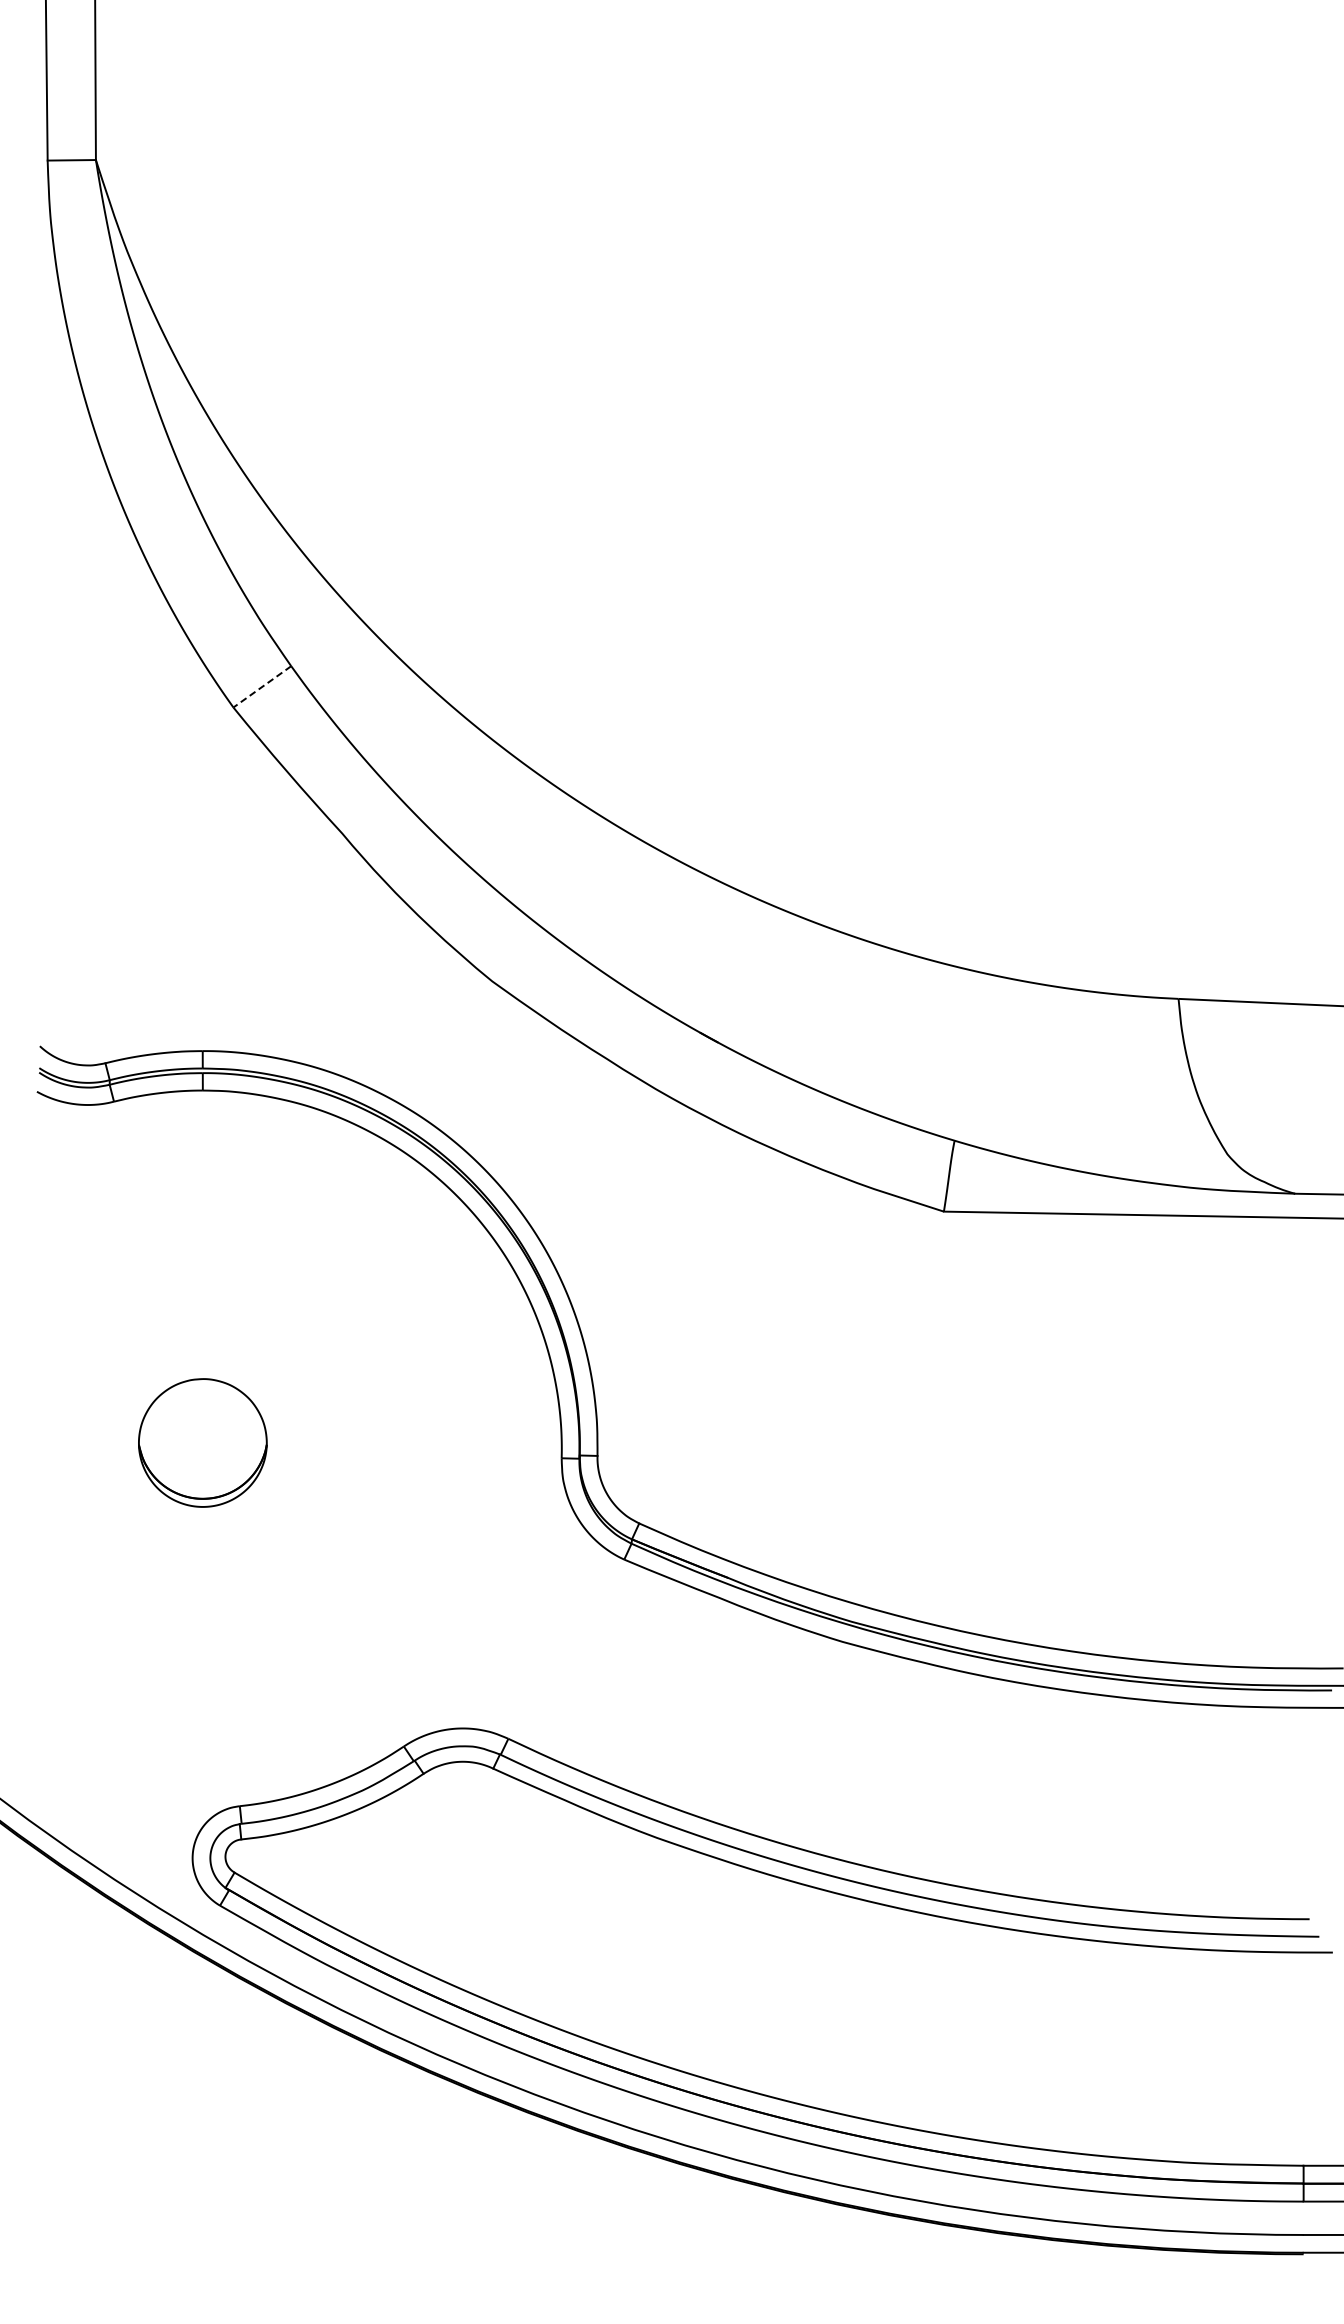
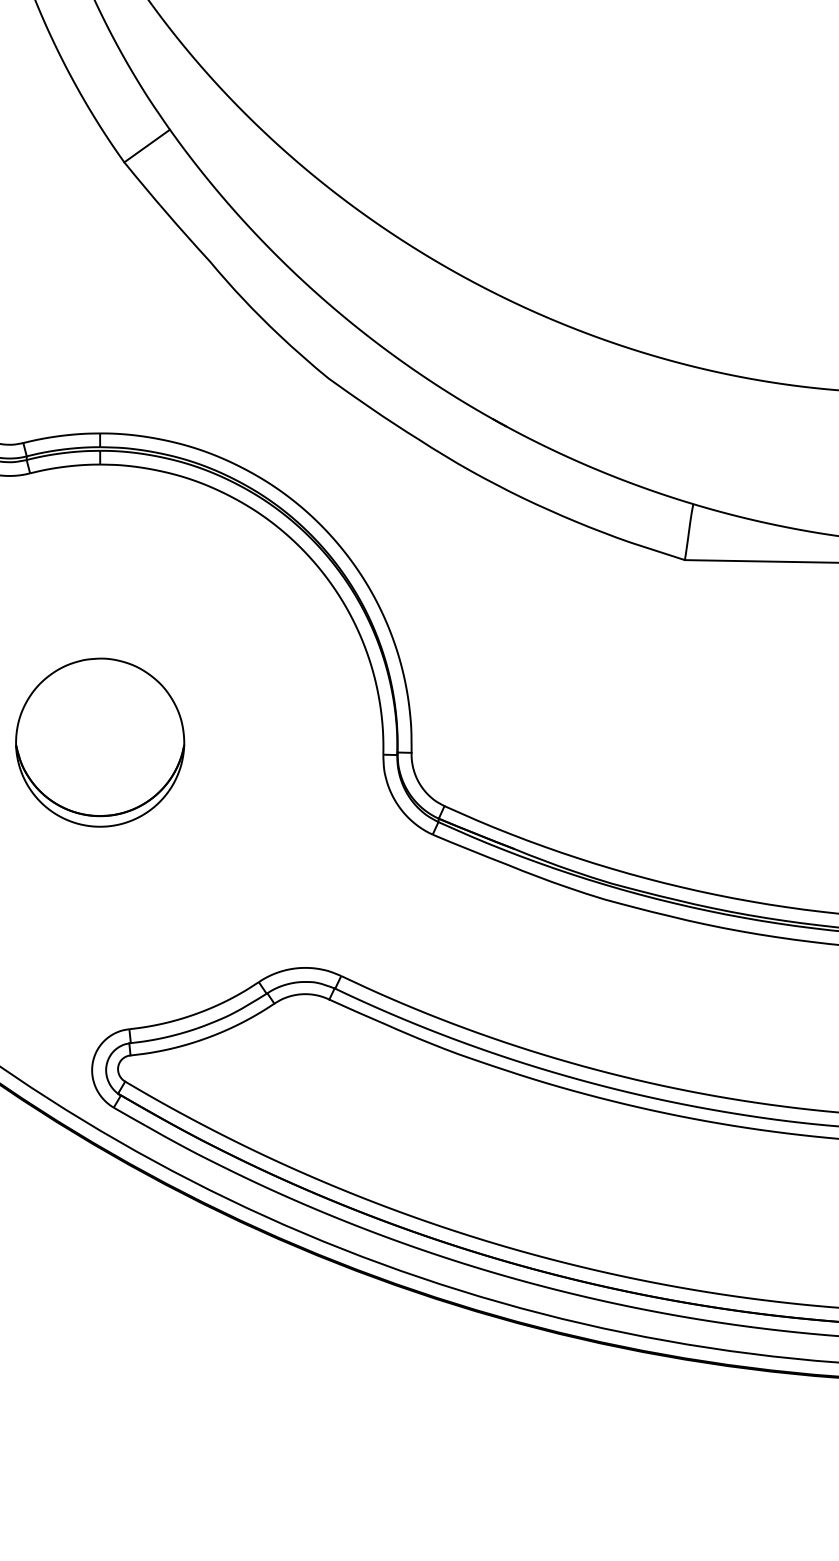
line: (262, 686) -> (147, 145), dashed -> solid
part: (202, 1442) -> (99, 742), size x1.67

